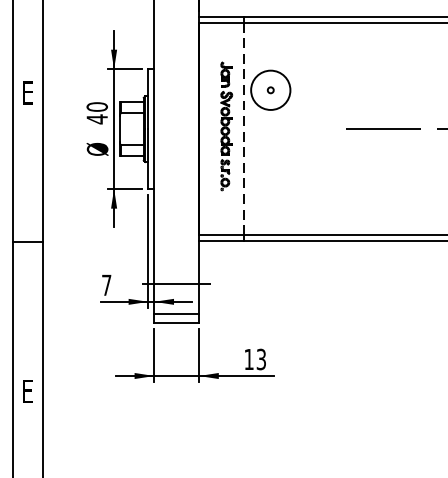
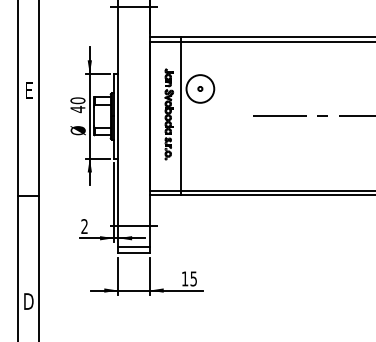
line: (244, 129) -> (181, 116), dashed -> solid
text: (106, 285) -> (84, 226), 7 -> 2
text: (261, 358) -> (193, 278), 13 -> 15
text: (27, 391) -> (28, 301), E -> D

